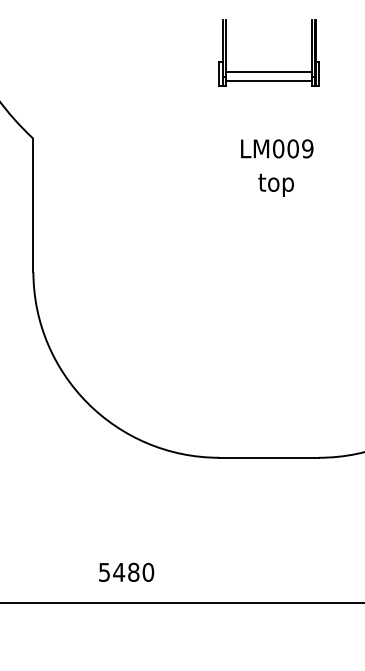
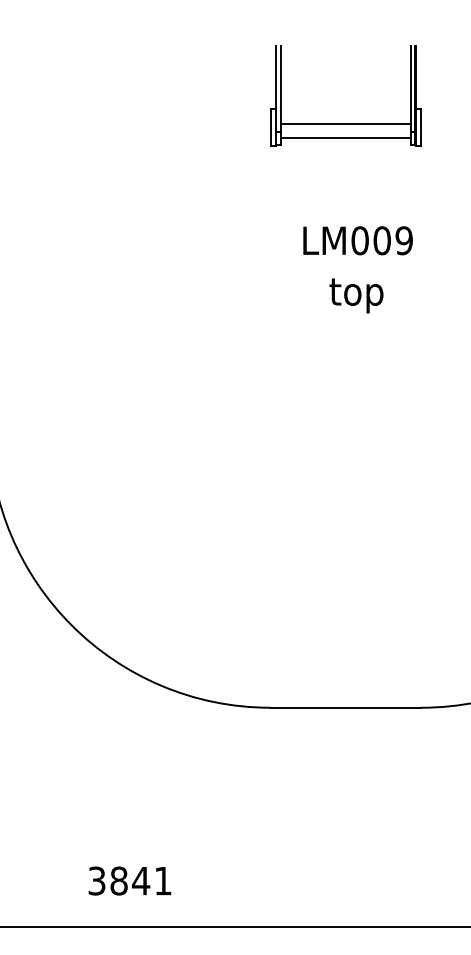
text: (126, 571) -> (130, 879), 5480 -> 3841

